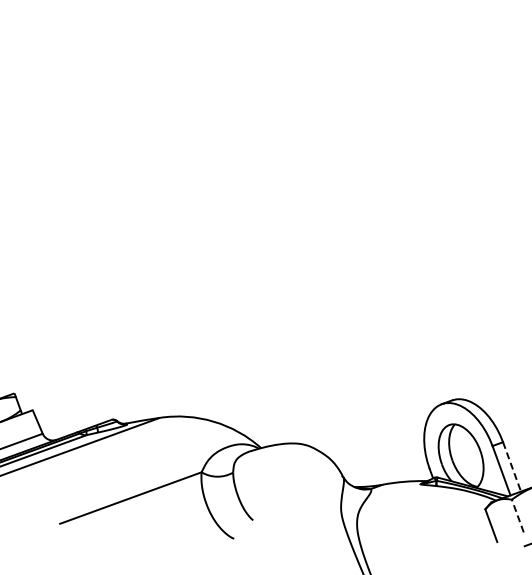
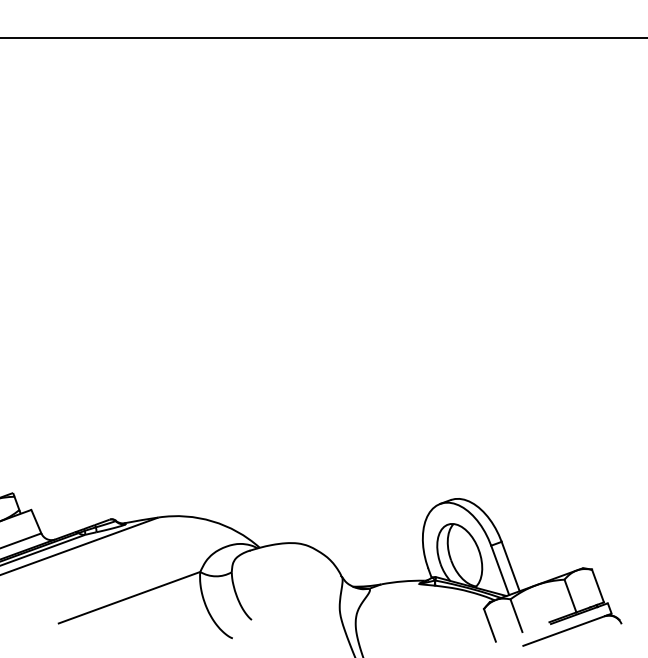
line: (511, 467) -> (510, 567), dashed -> solid
line: (517, 515) -> (516, 615), dashed -> solid

